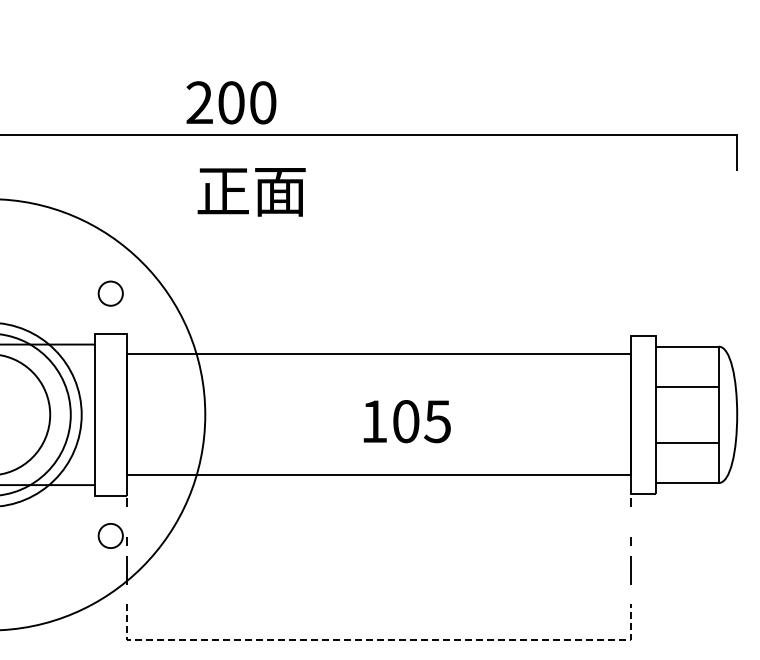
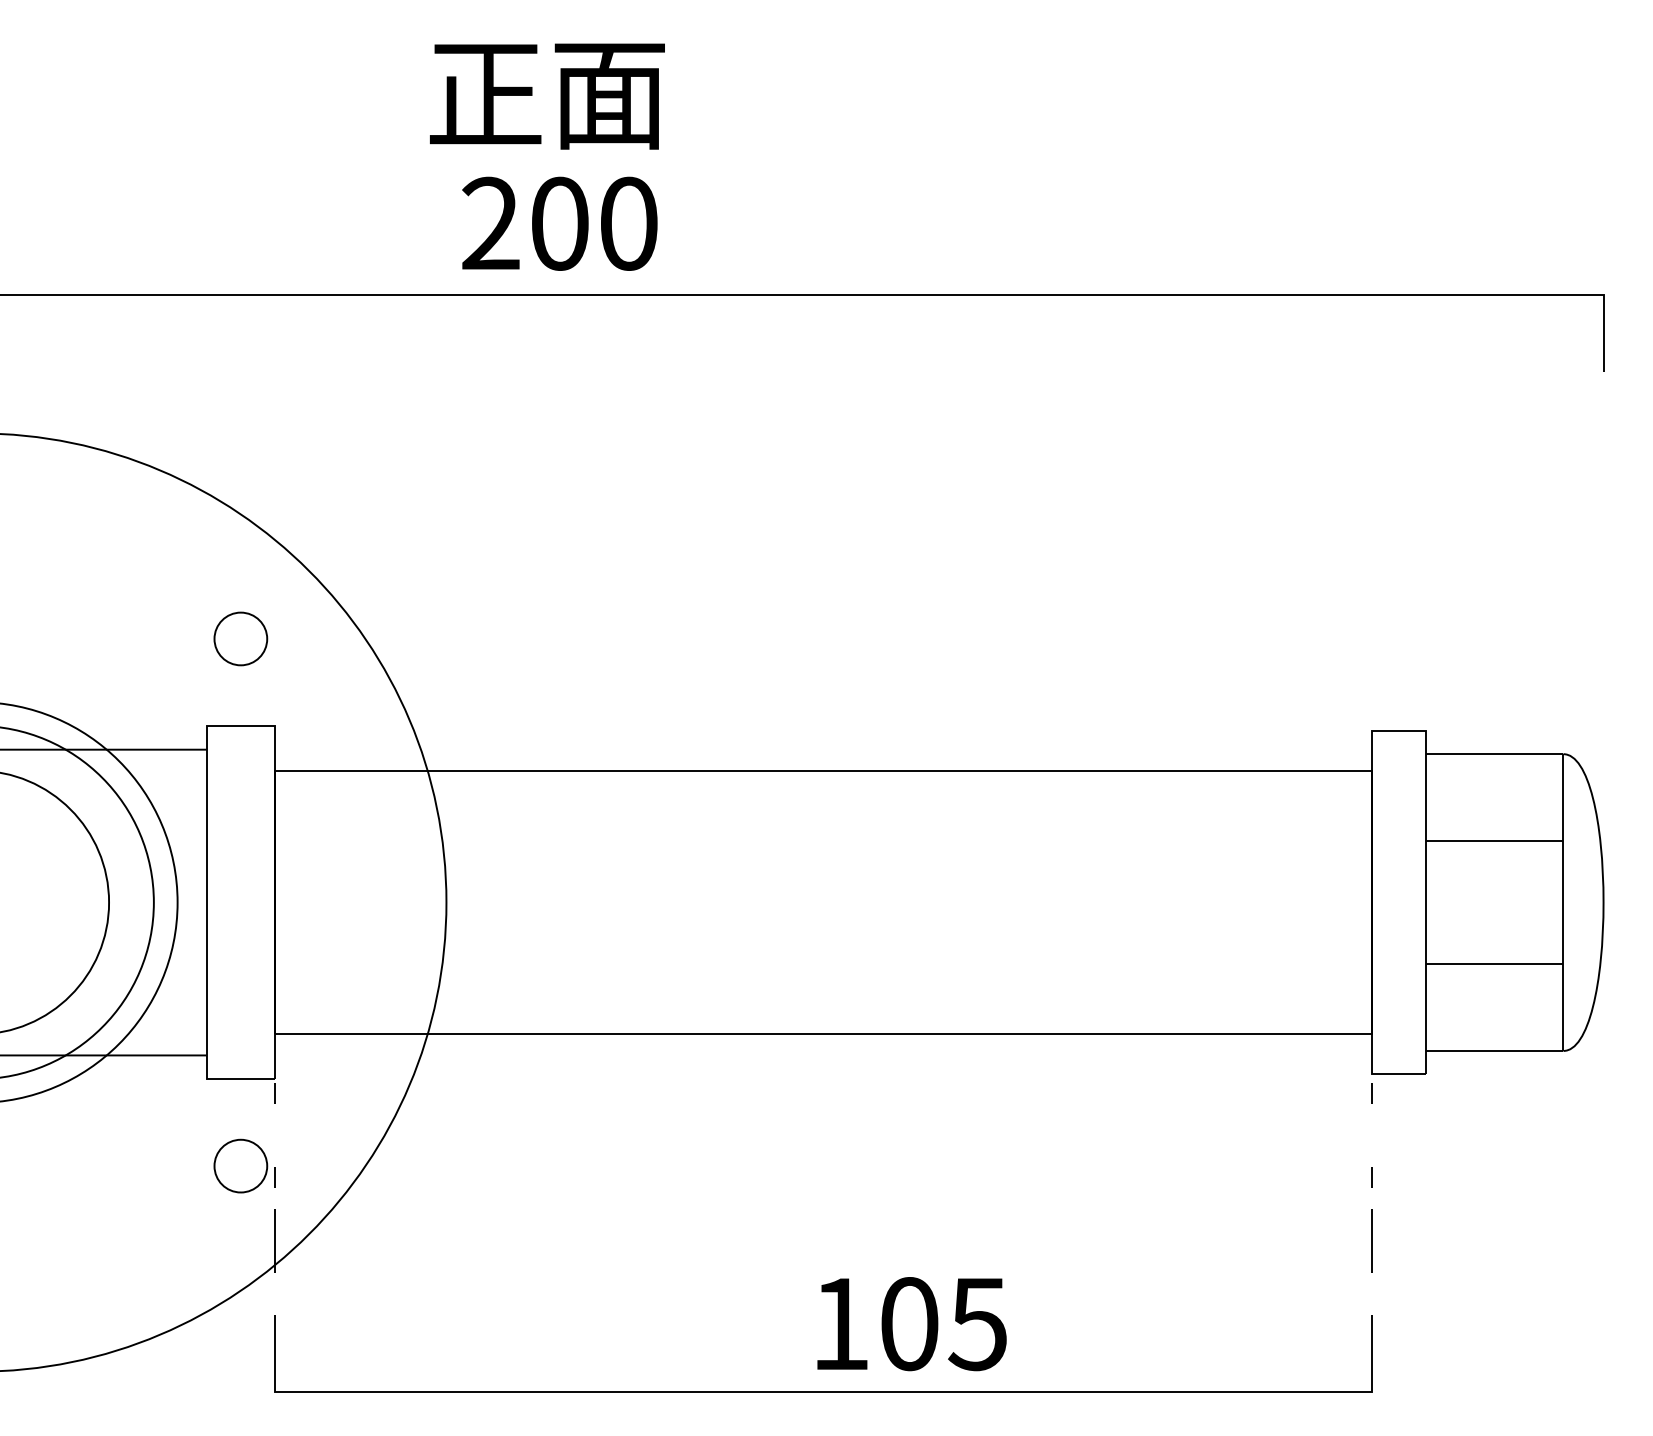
text: (231, 102) -> (560, 223), moved
text: (251, 192) -> (546, 96), moved
text: (406, 421) -> (910, 1323), moved
line: (379, 639) -> (825, 1391), dashed -> solid

